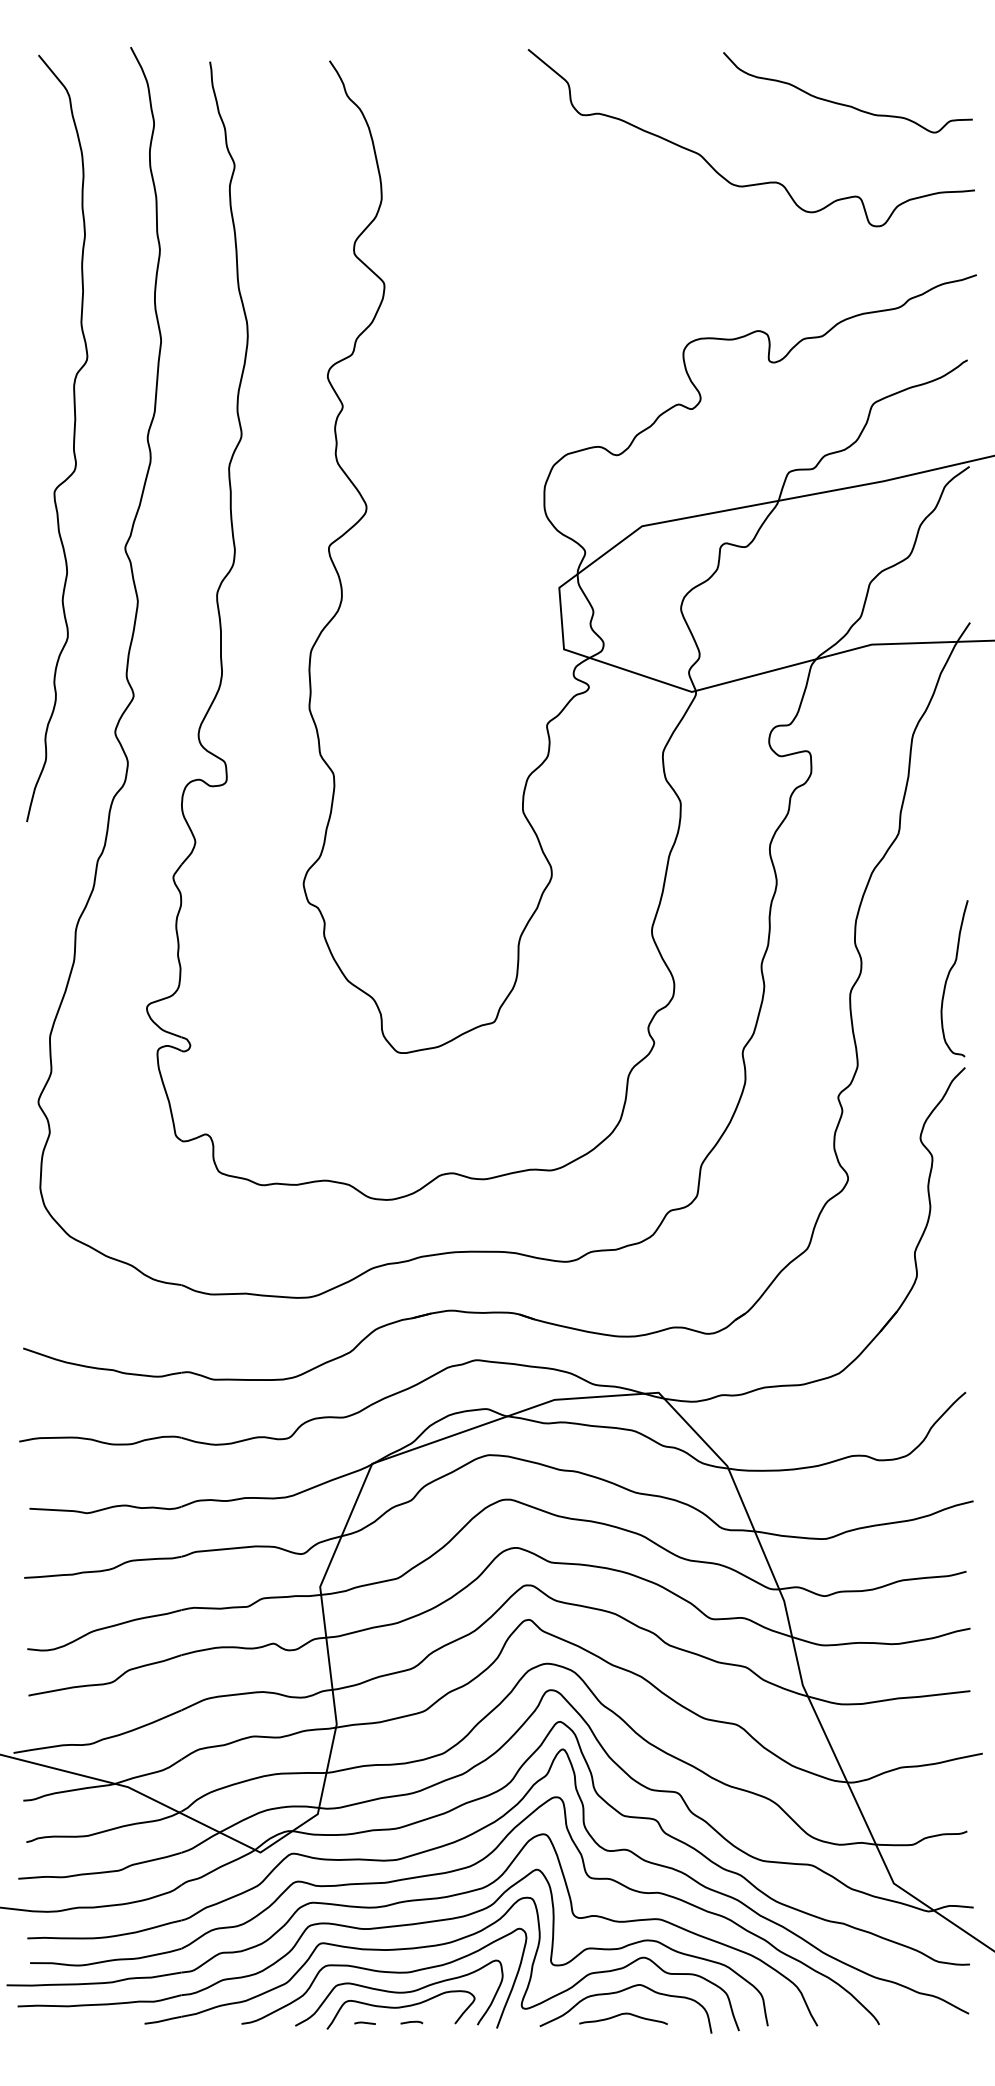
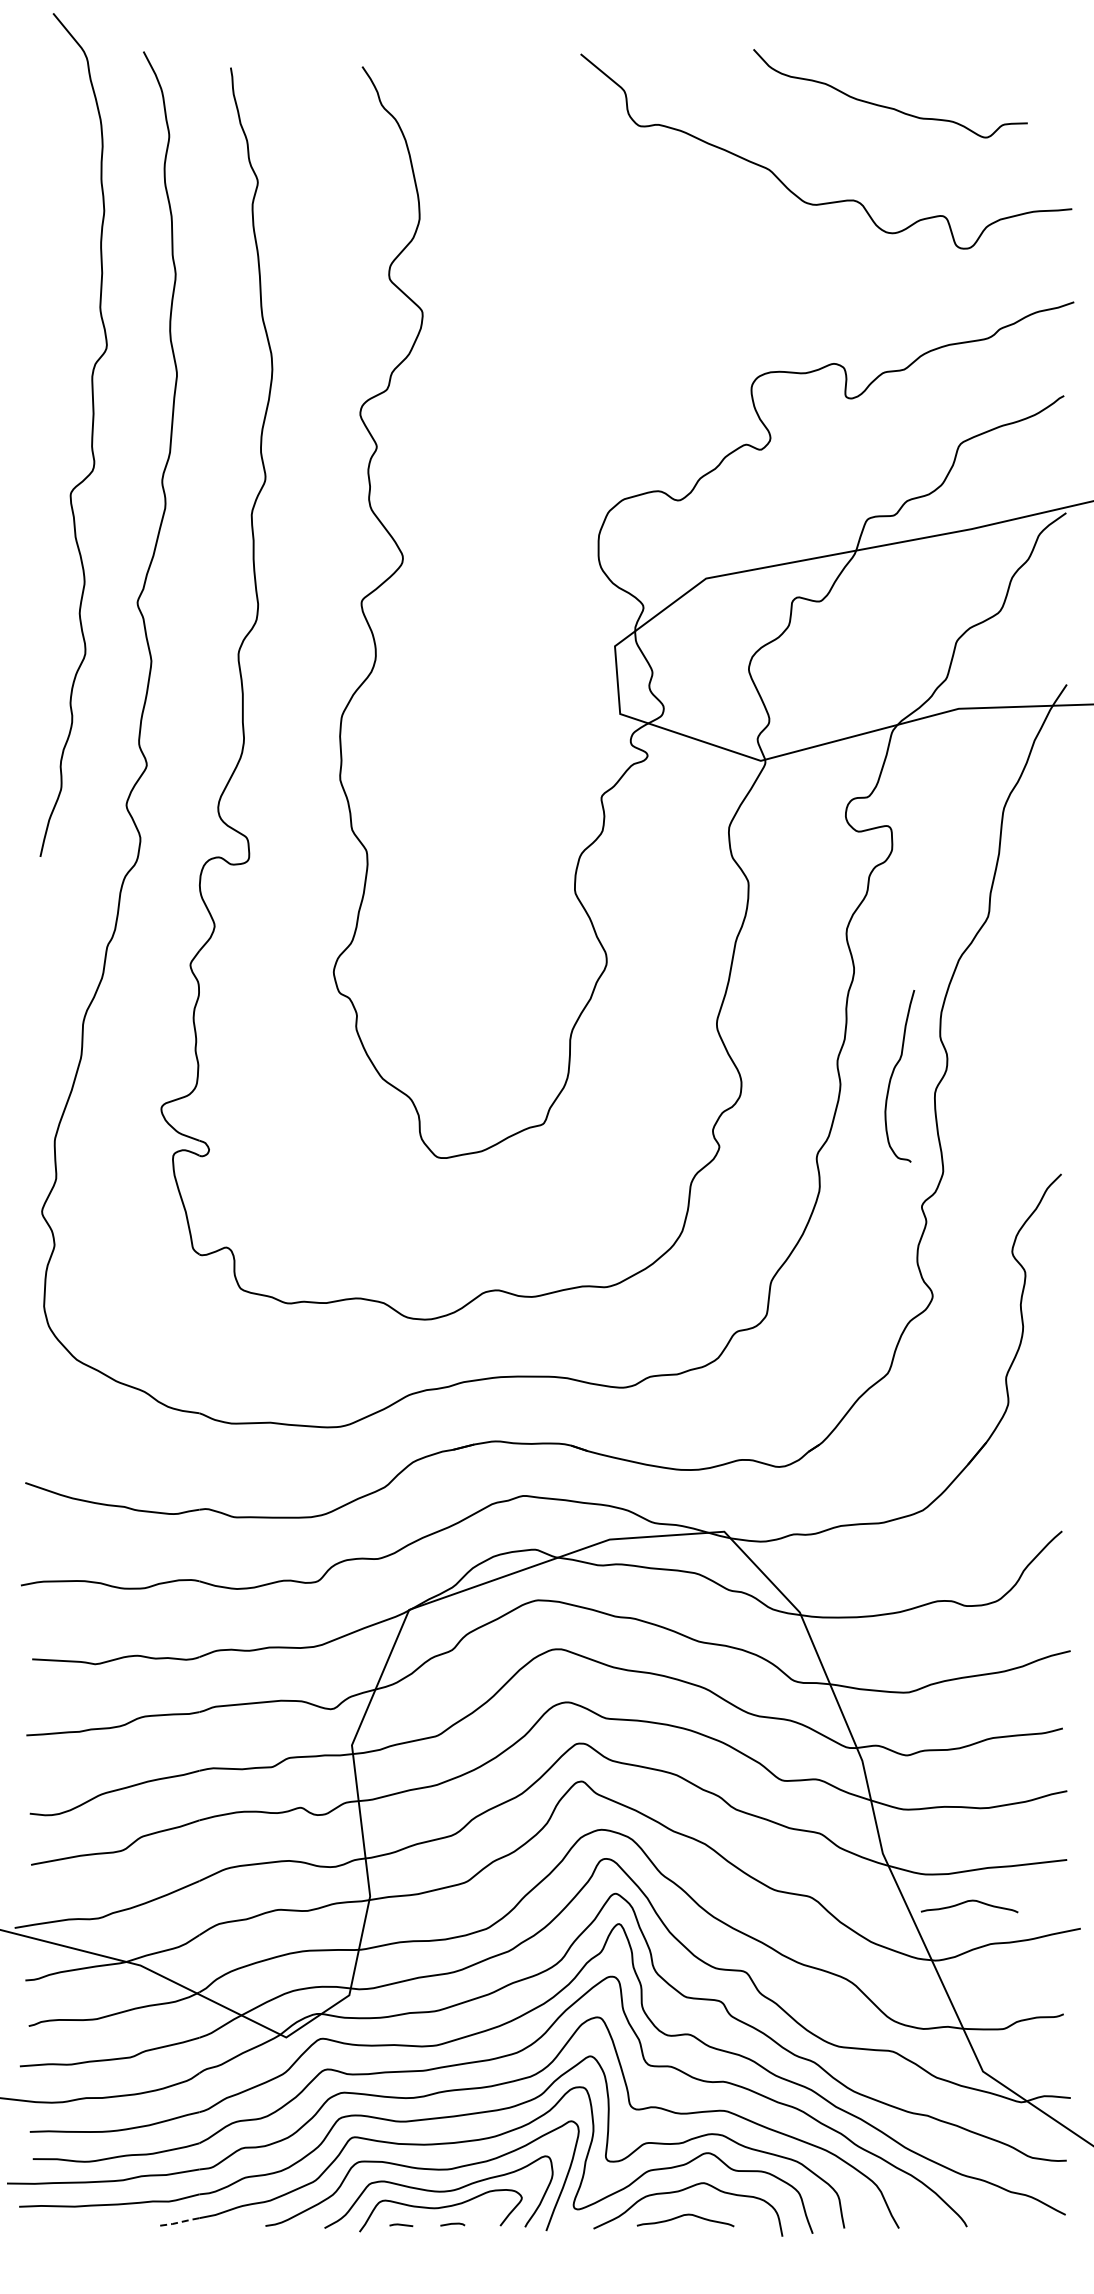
curve: (846, 104) -> (888, 106), moved
curve: (73, 437) -> (91, 434), moved
curve: (948, 977) -> (893, 1074), moved
curve: (879, 1729) -> (967, 1902), added
line: (162, 2020) -> (178, 2222), solid -> dashed

